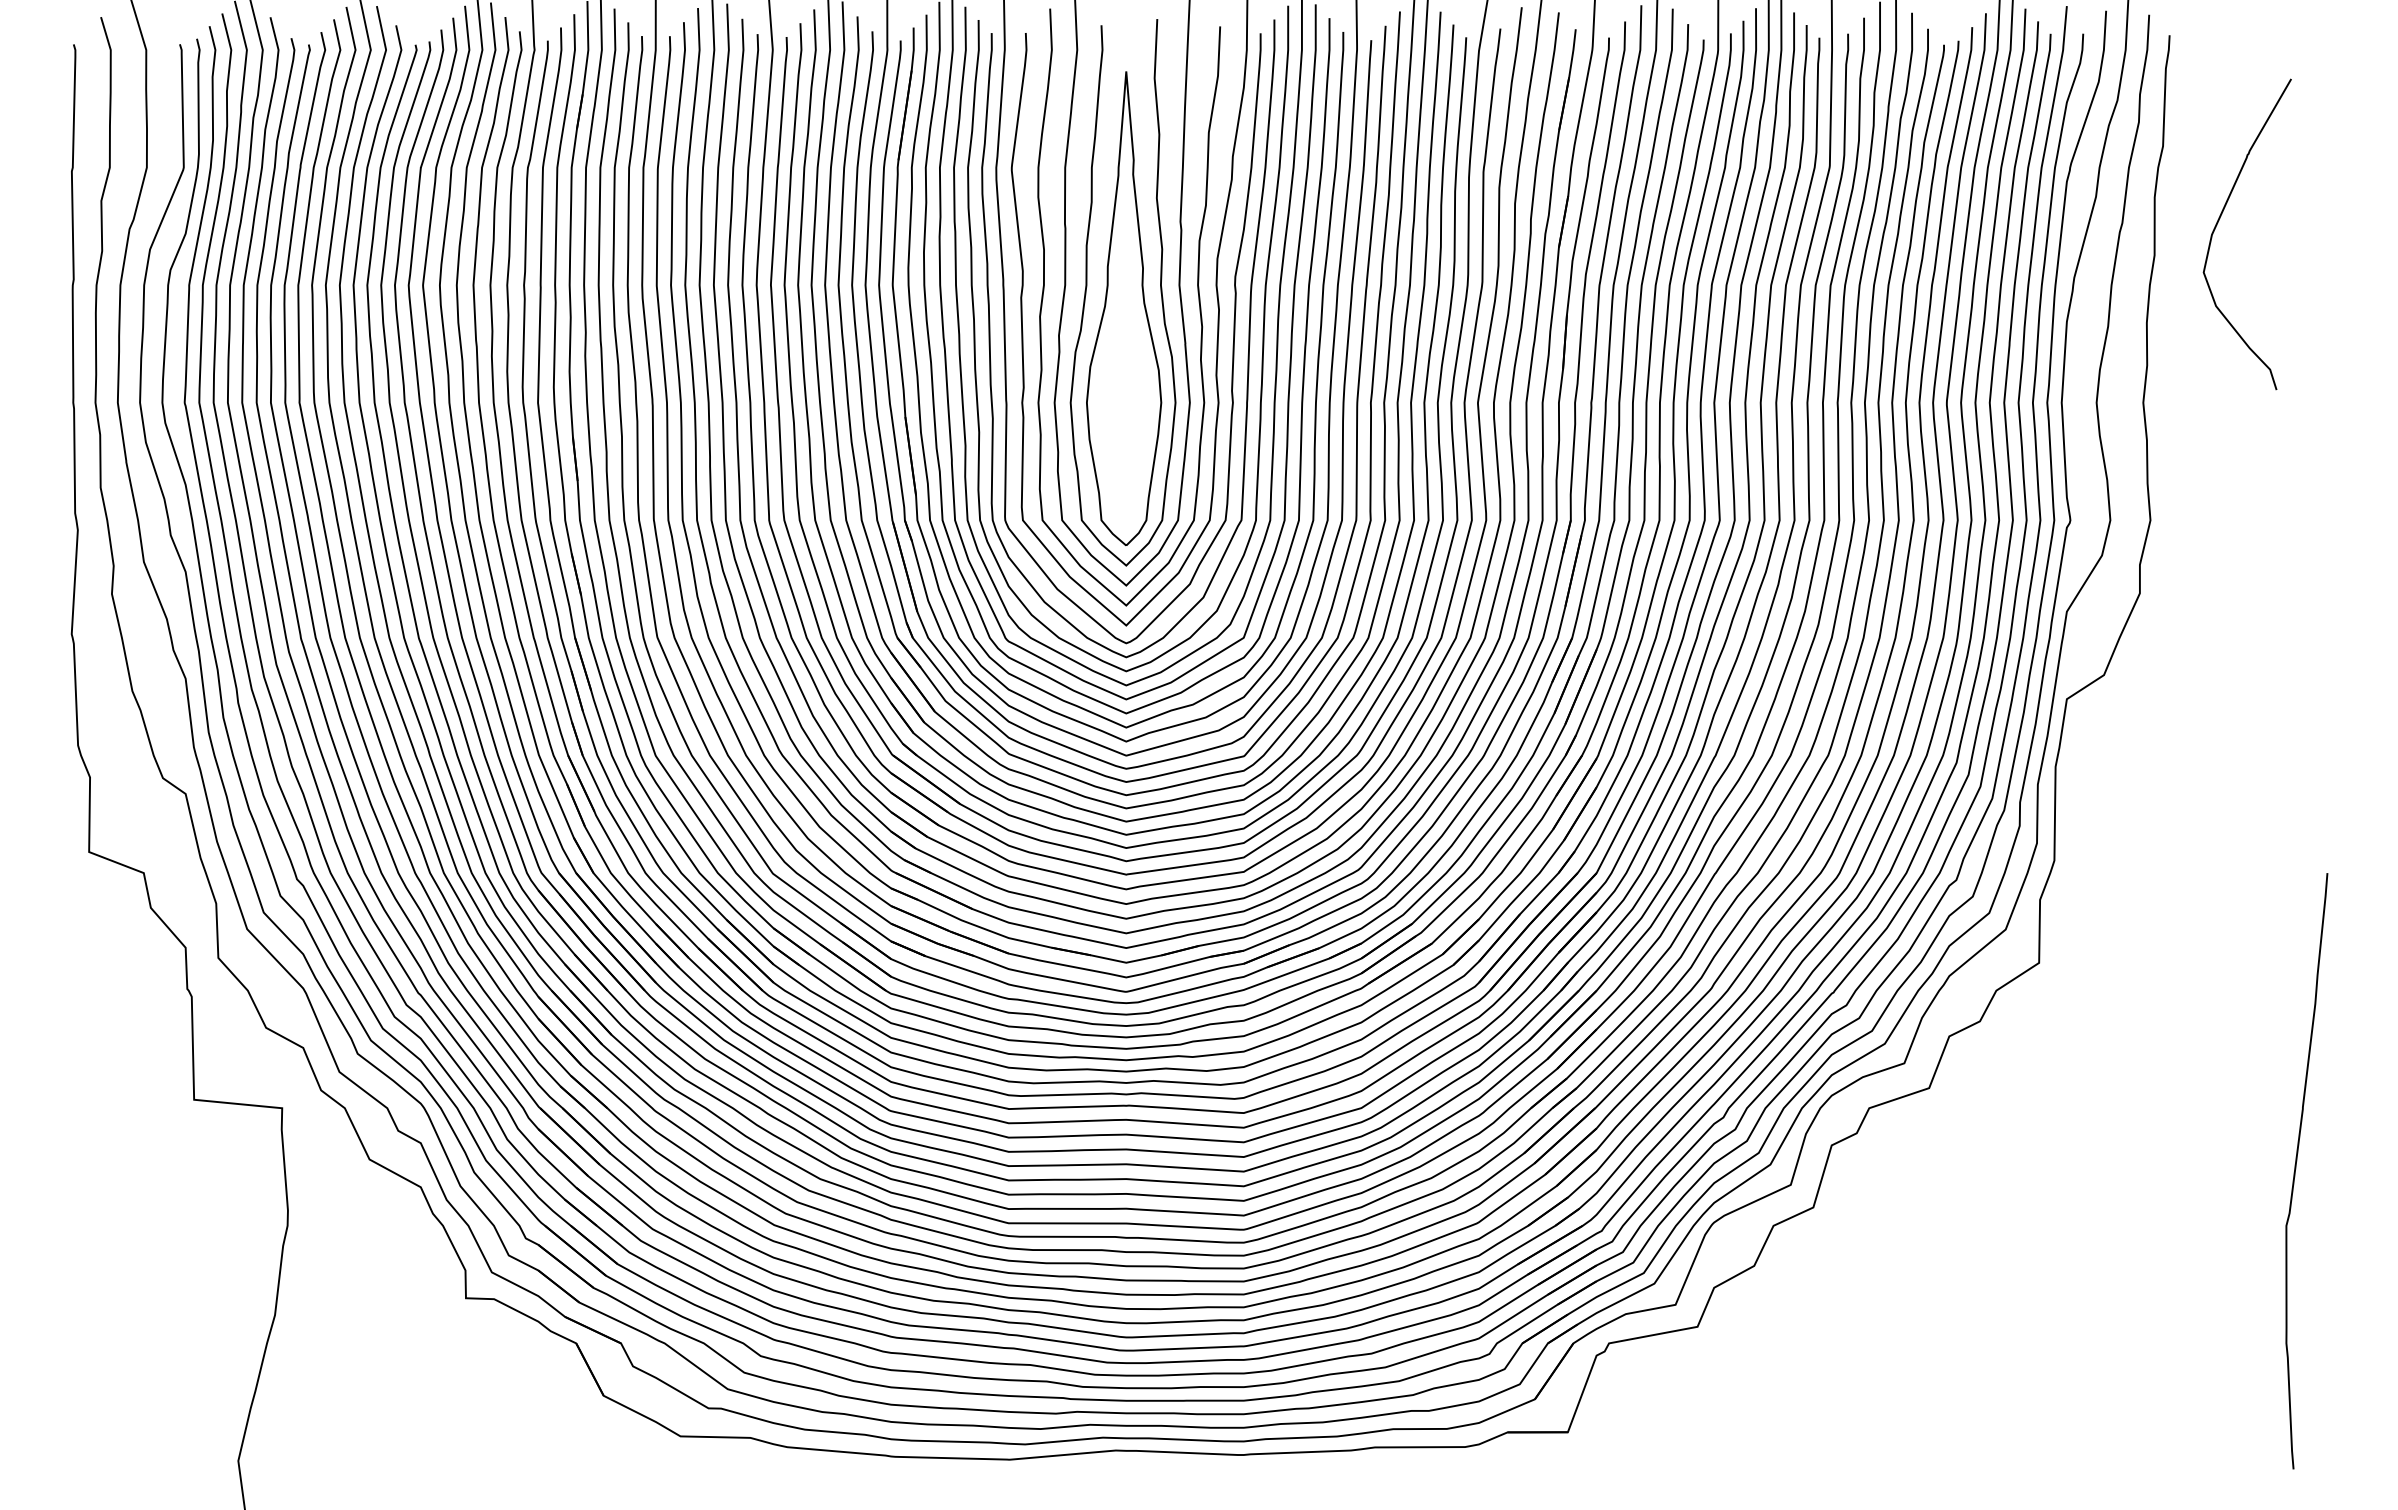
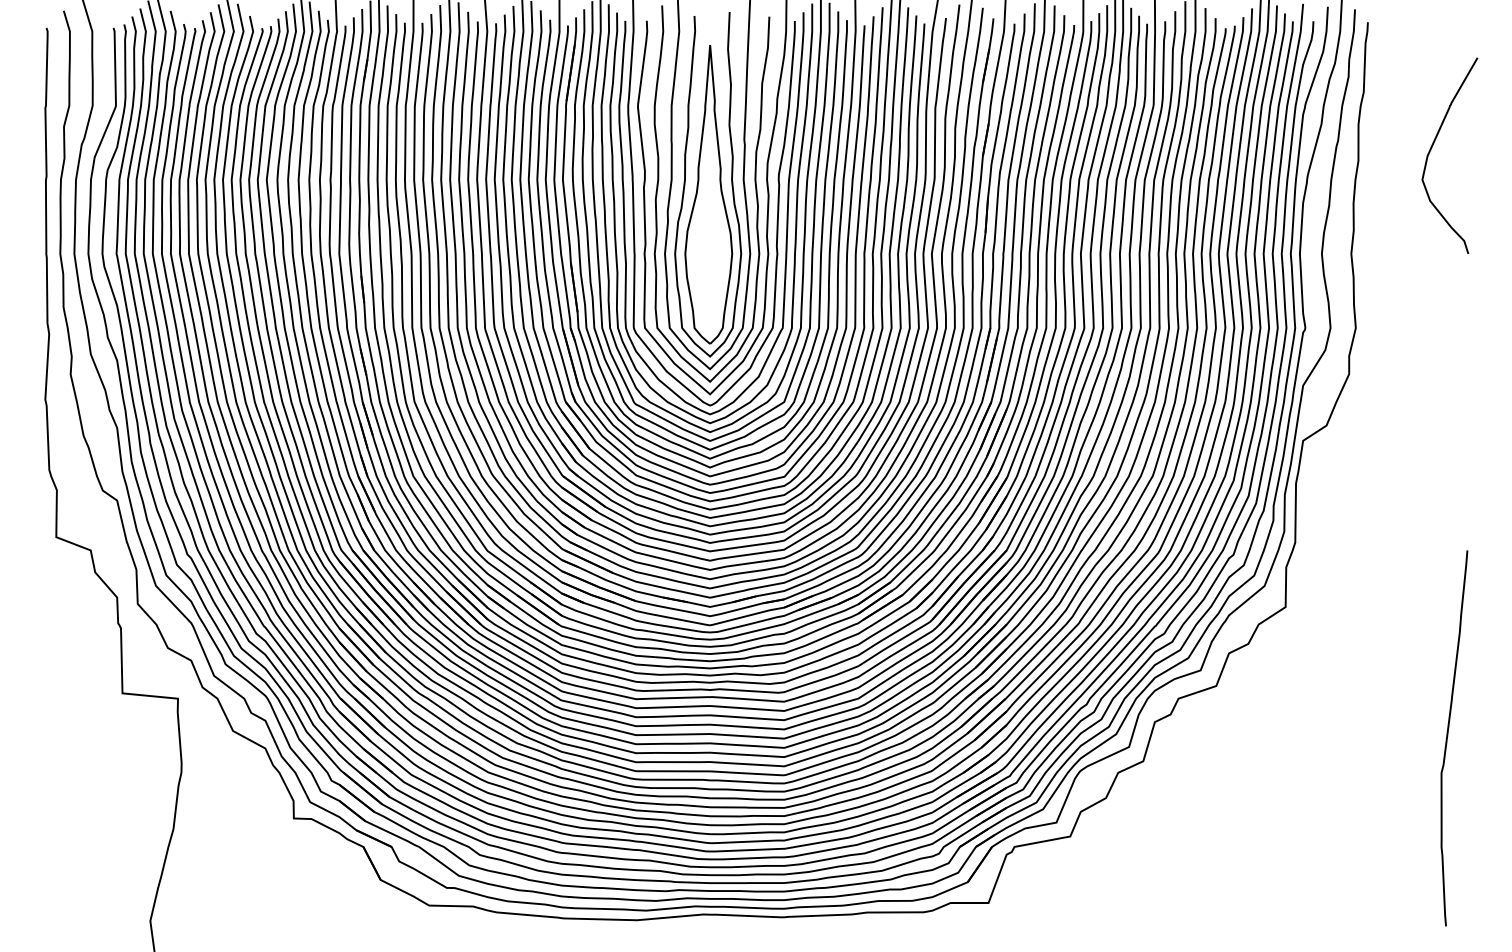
curve: (2218, 226) -> (1431, 150), moved

